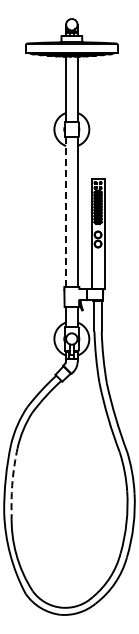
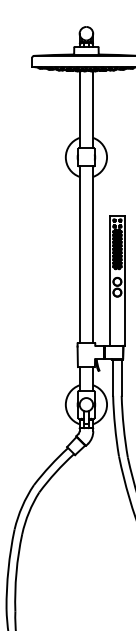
line: (66, 211) -> (80, 254), dashed -> solid
arc: (12, 481) -> (16, 572), dashed -> solid

